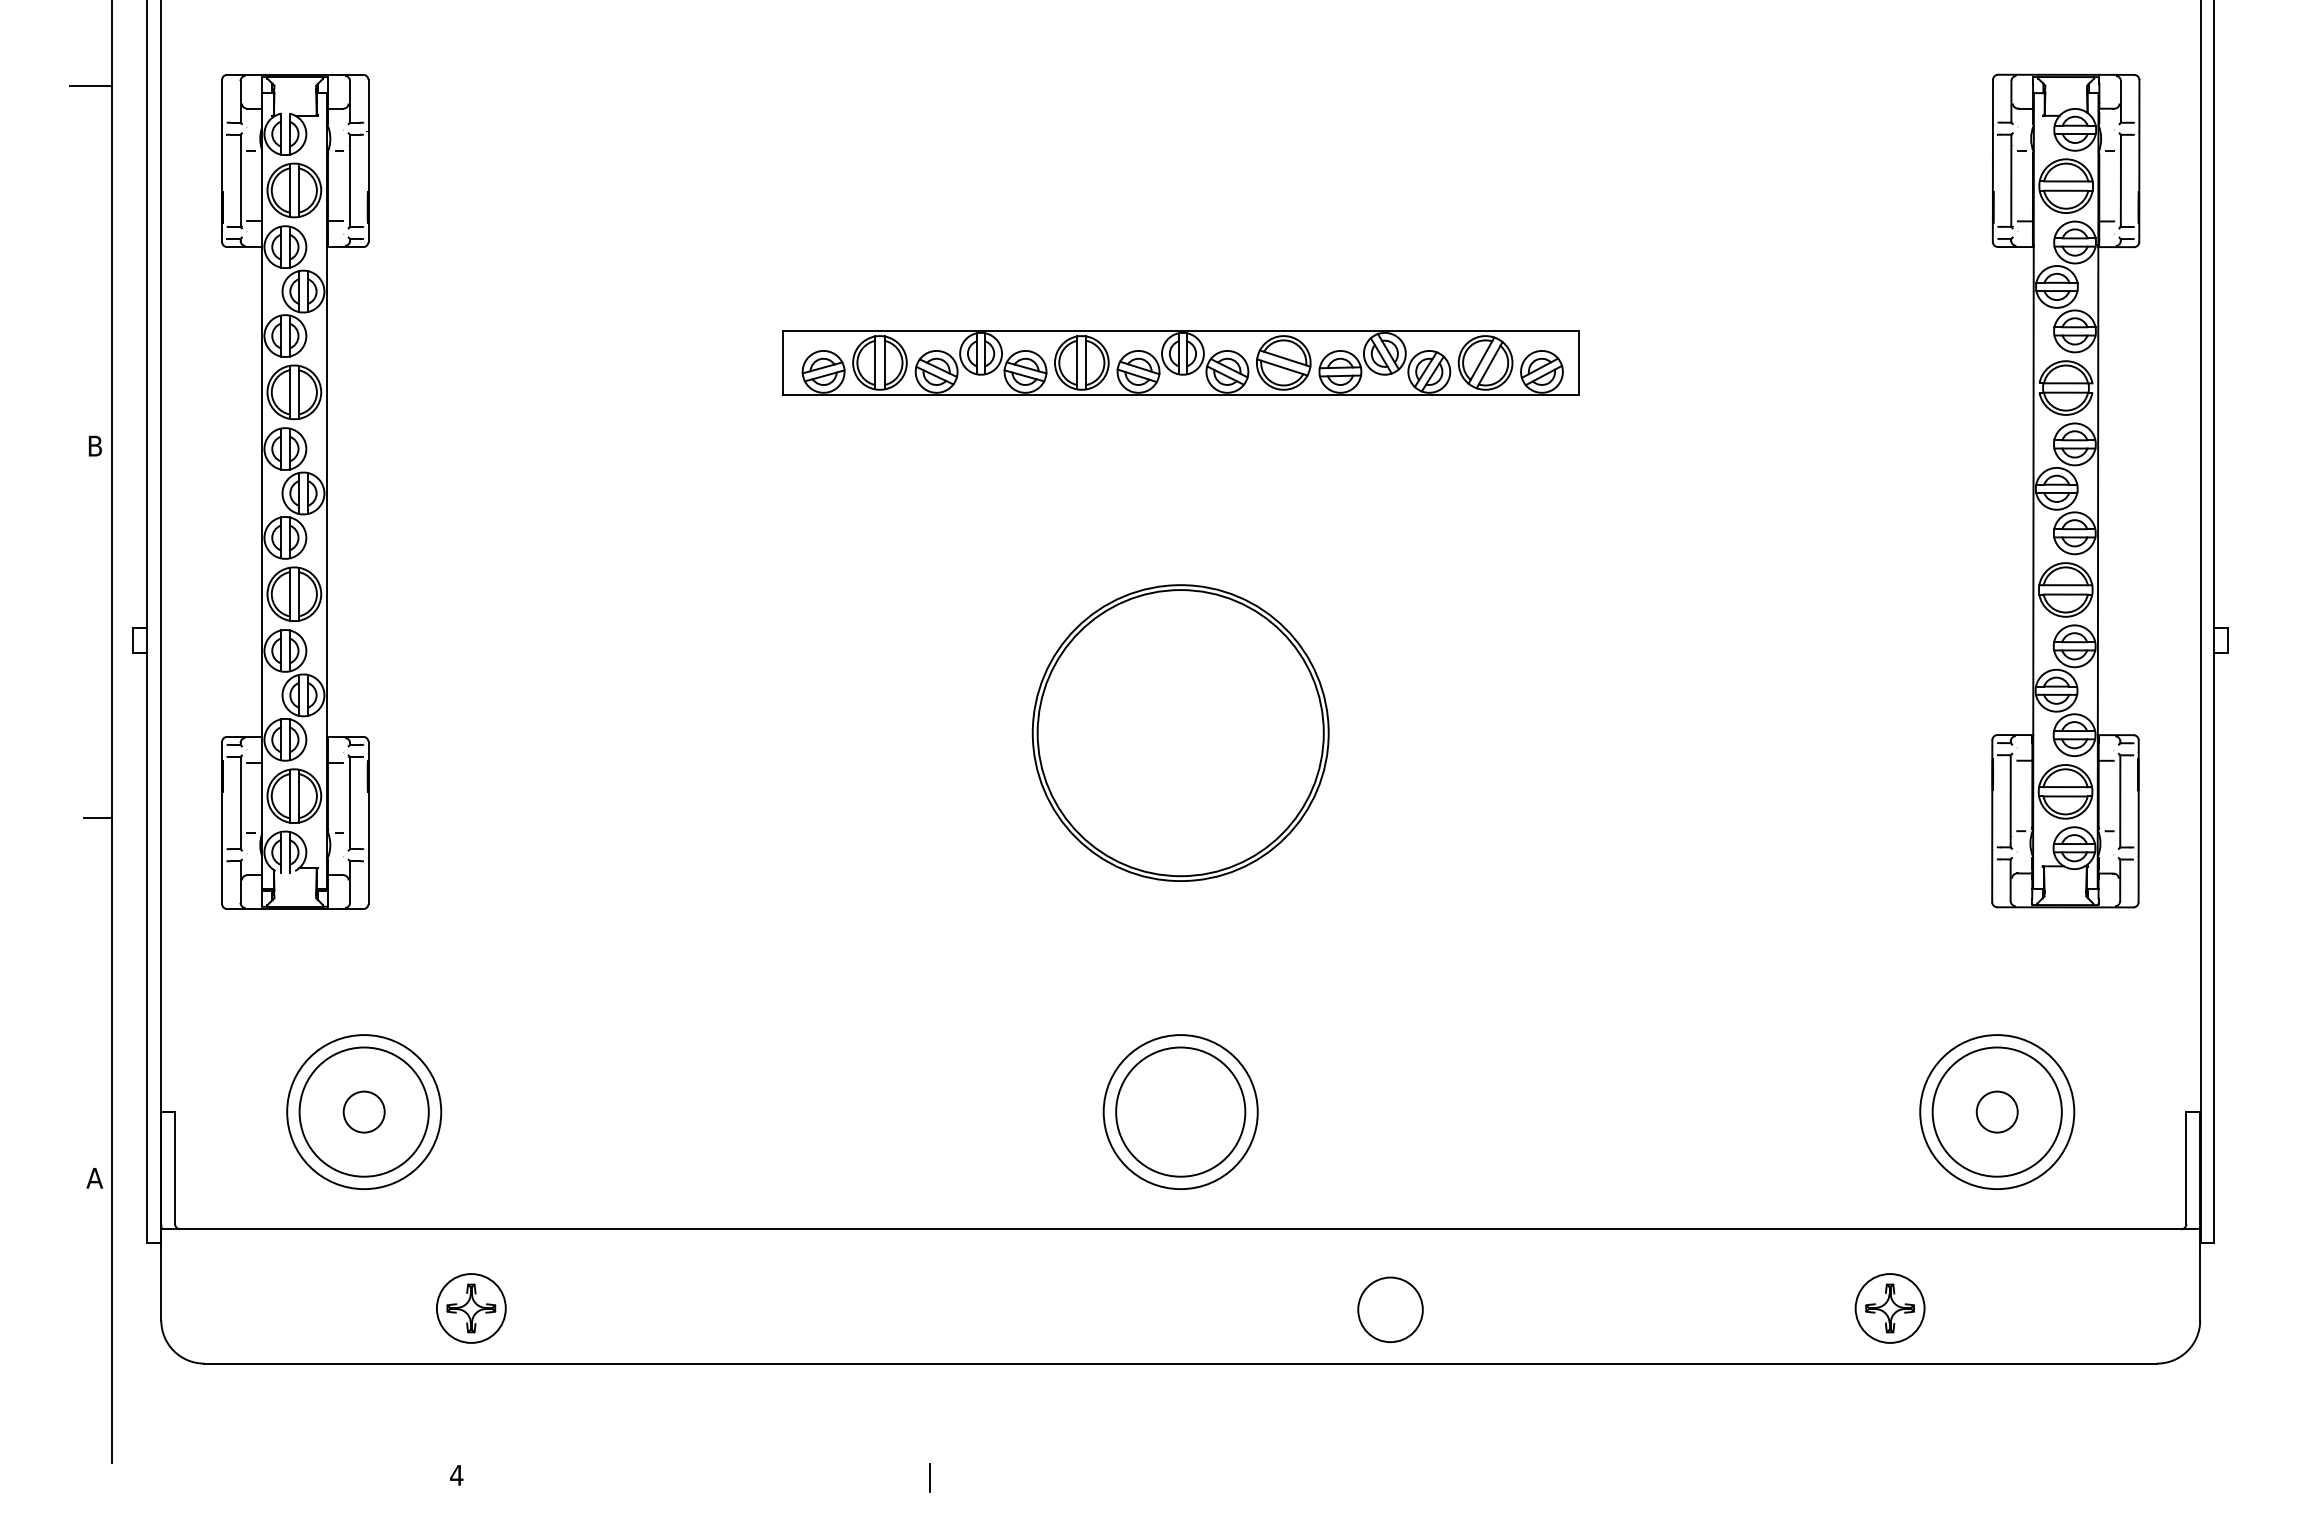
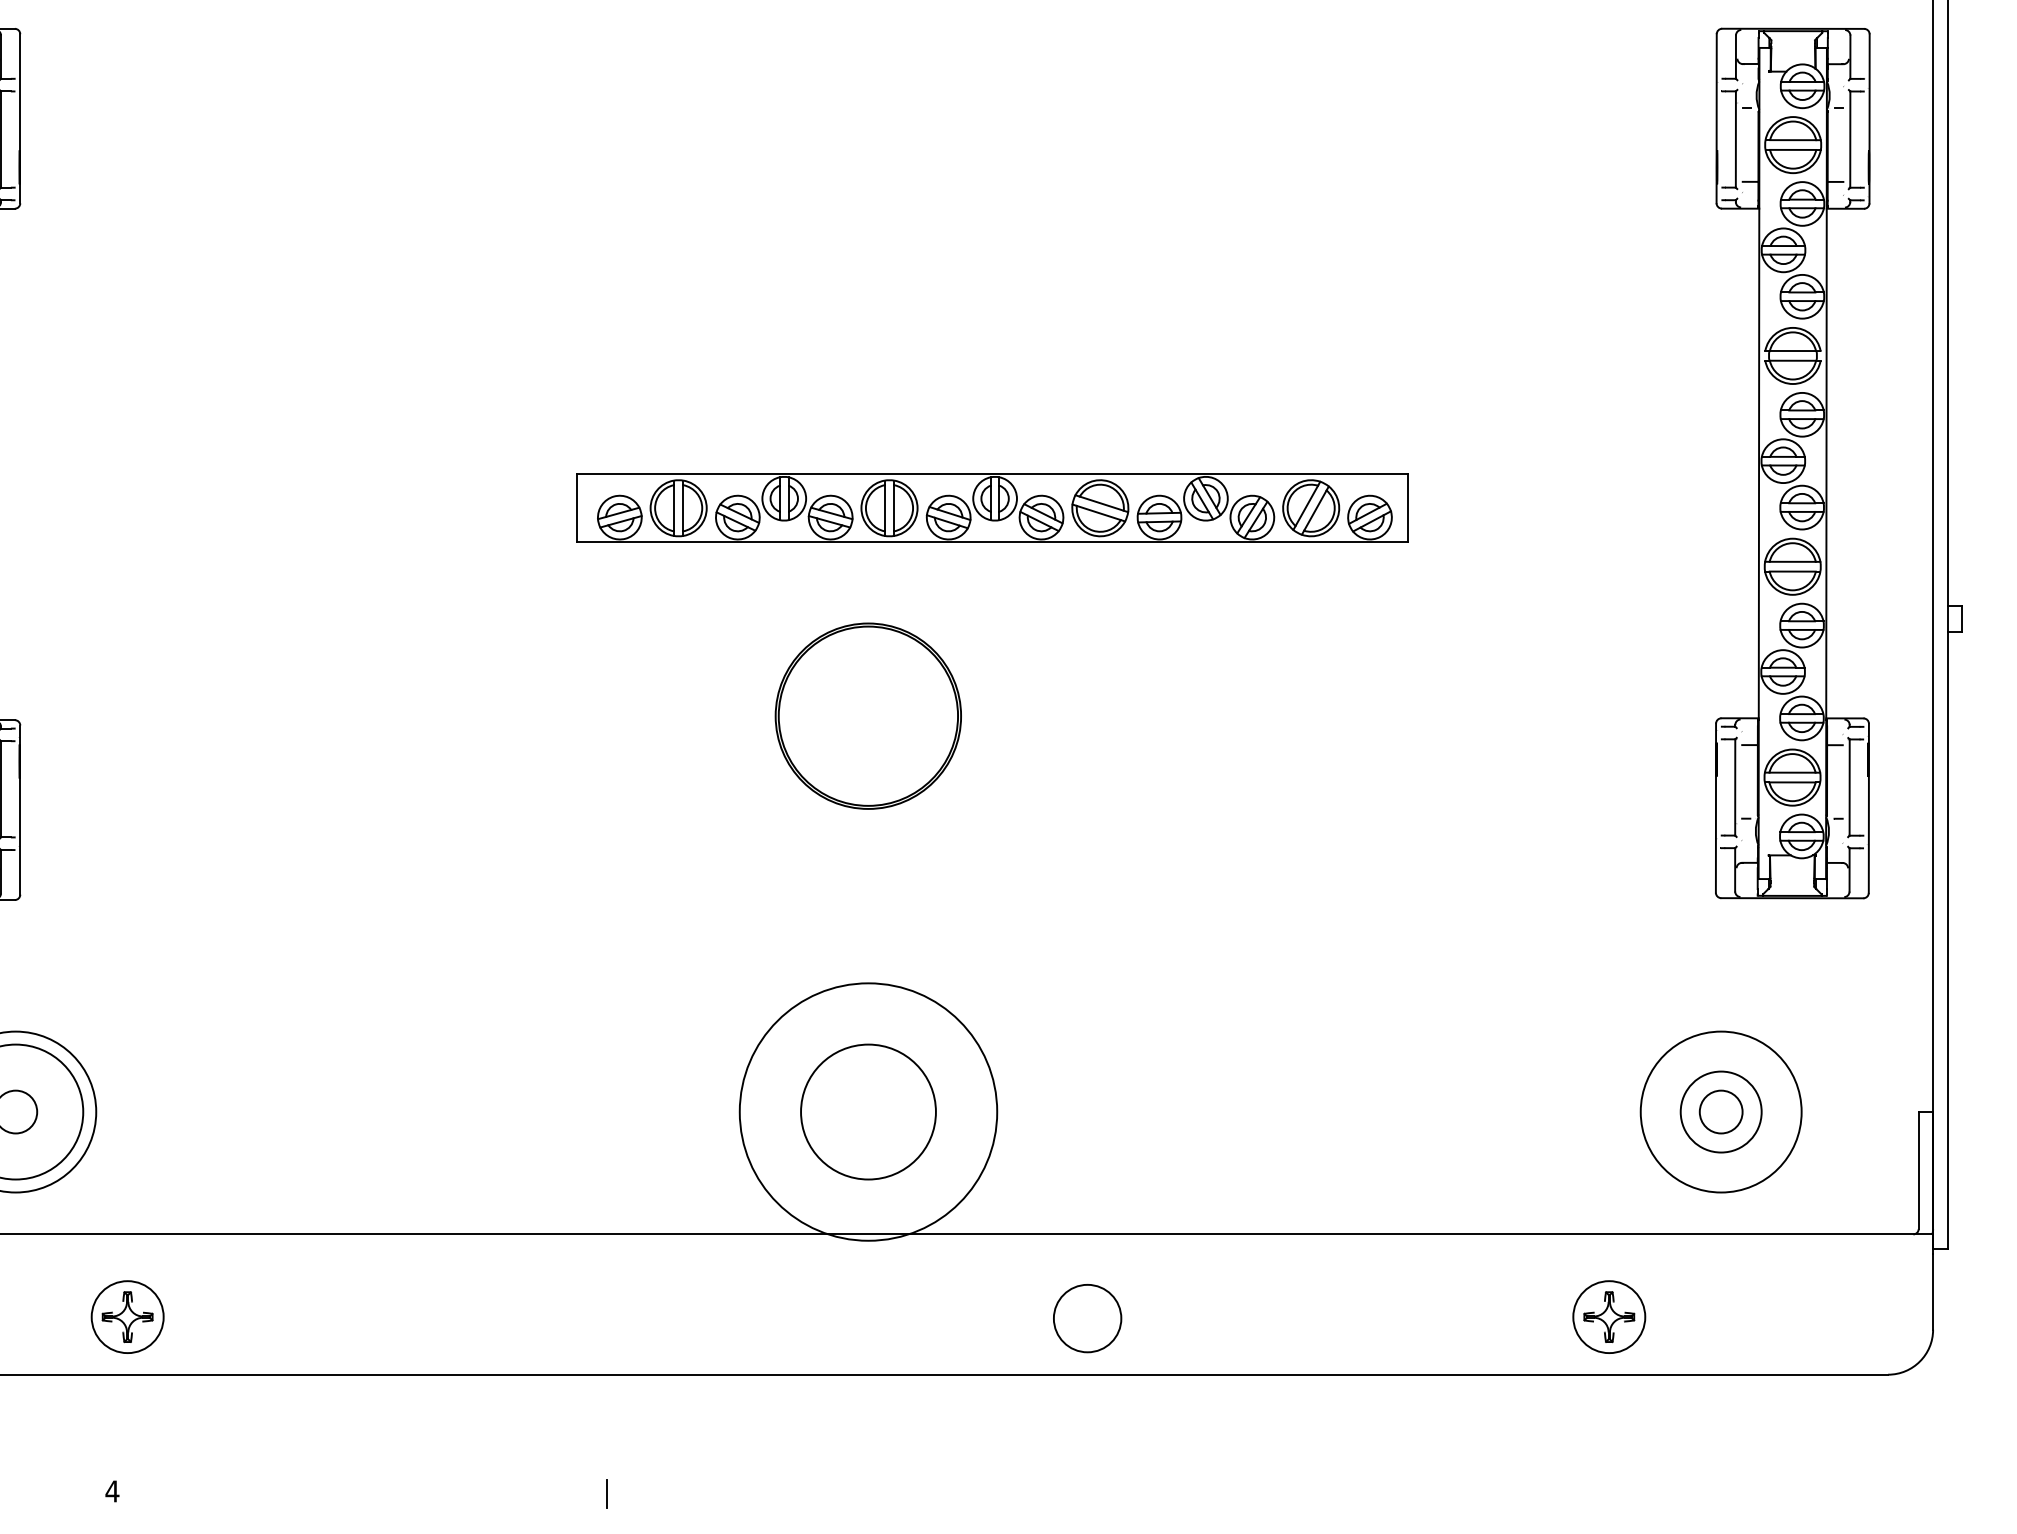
part: (1180, 362) -> (992, 507), moved
part: (1180, 732) -> (868, 715), size x0.6
circle: (1996, 1111) -> (1720, 1111), size x0.6
circle: (1180, 1112) -> (868, 1112), size x1.6

